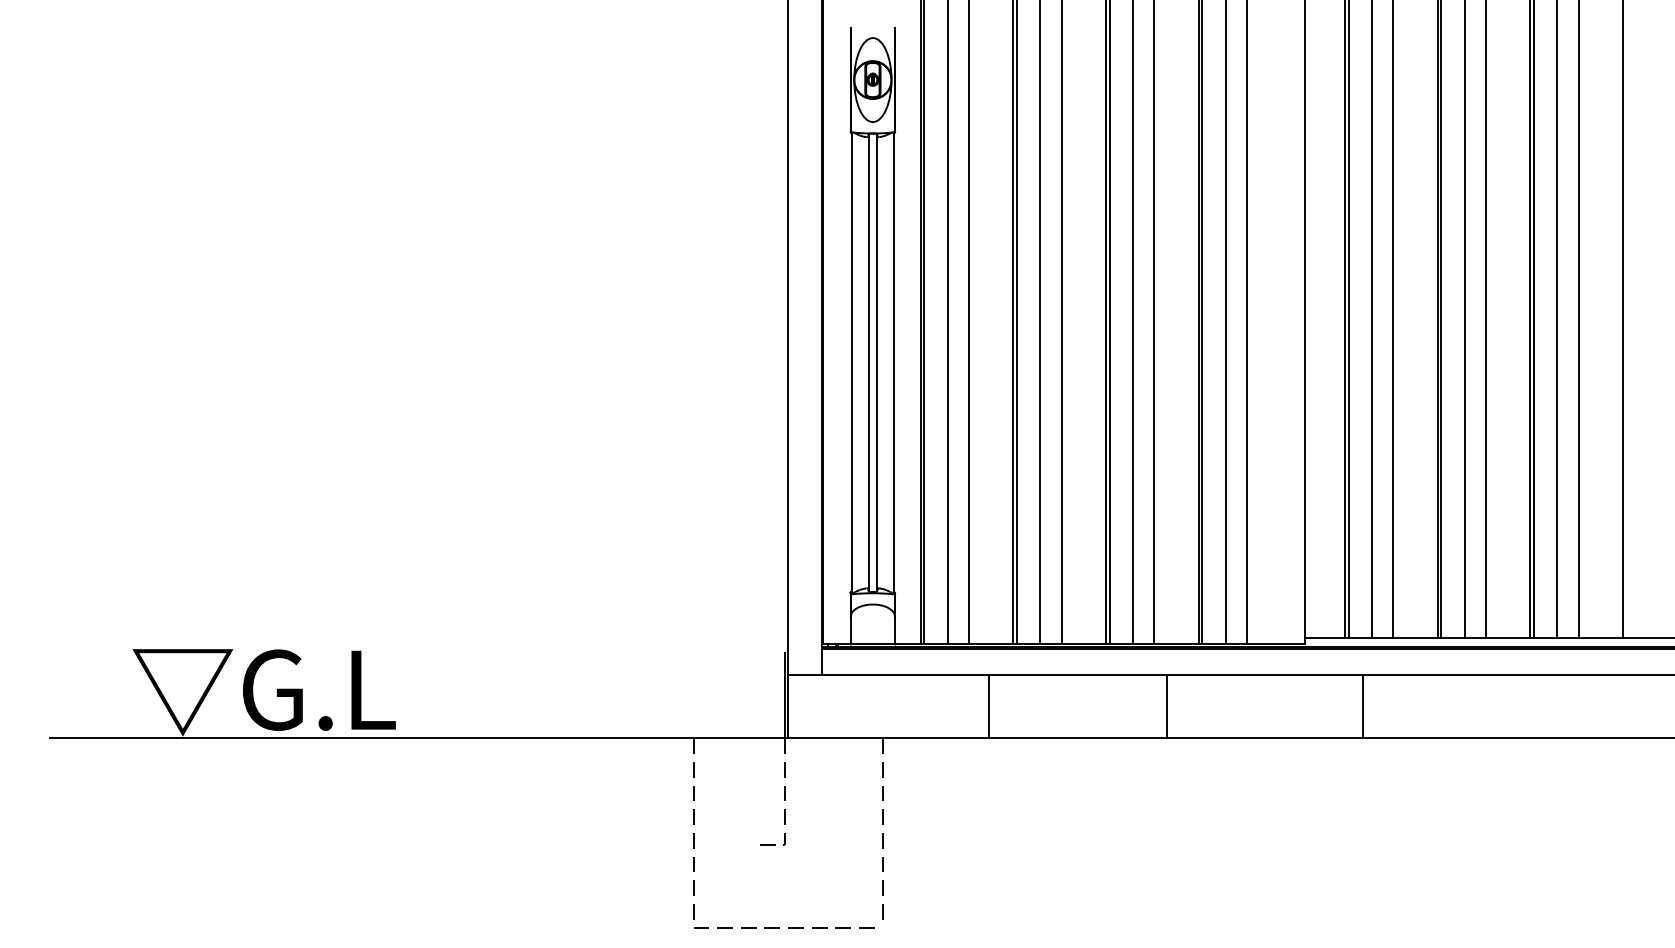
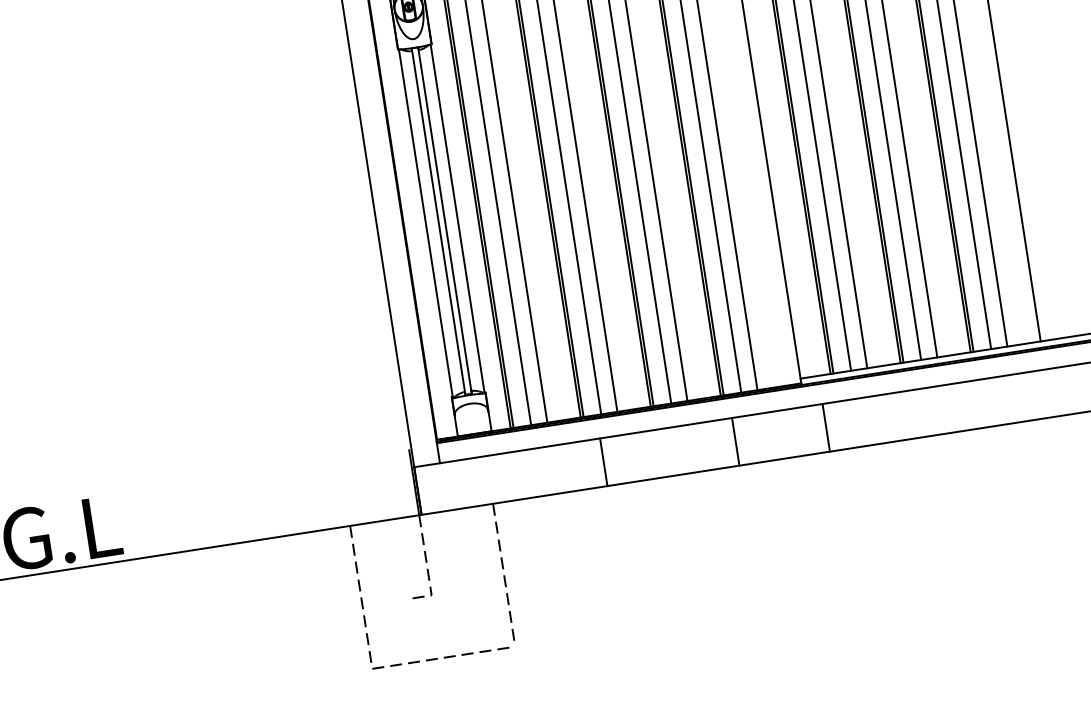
line: (989, 706) -> (604, 461), moved
line: (1166, 706) -> (735, 441), moved
line: (1363, 706) -> (826, 427), moved

